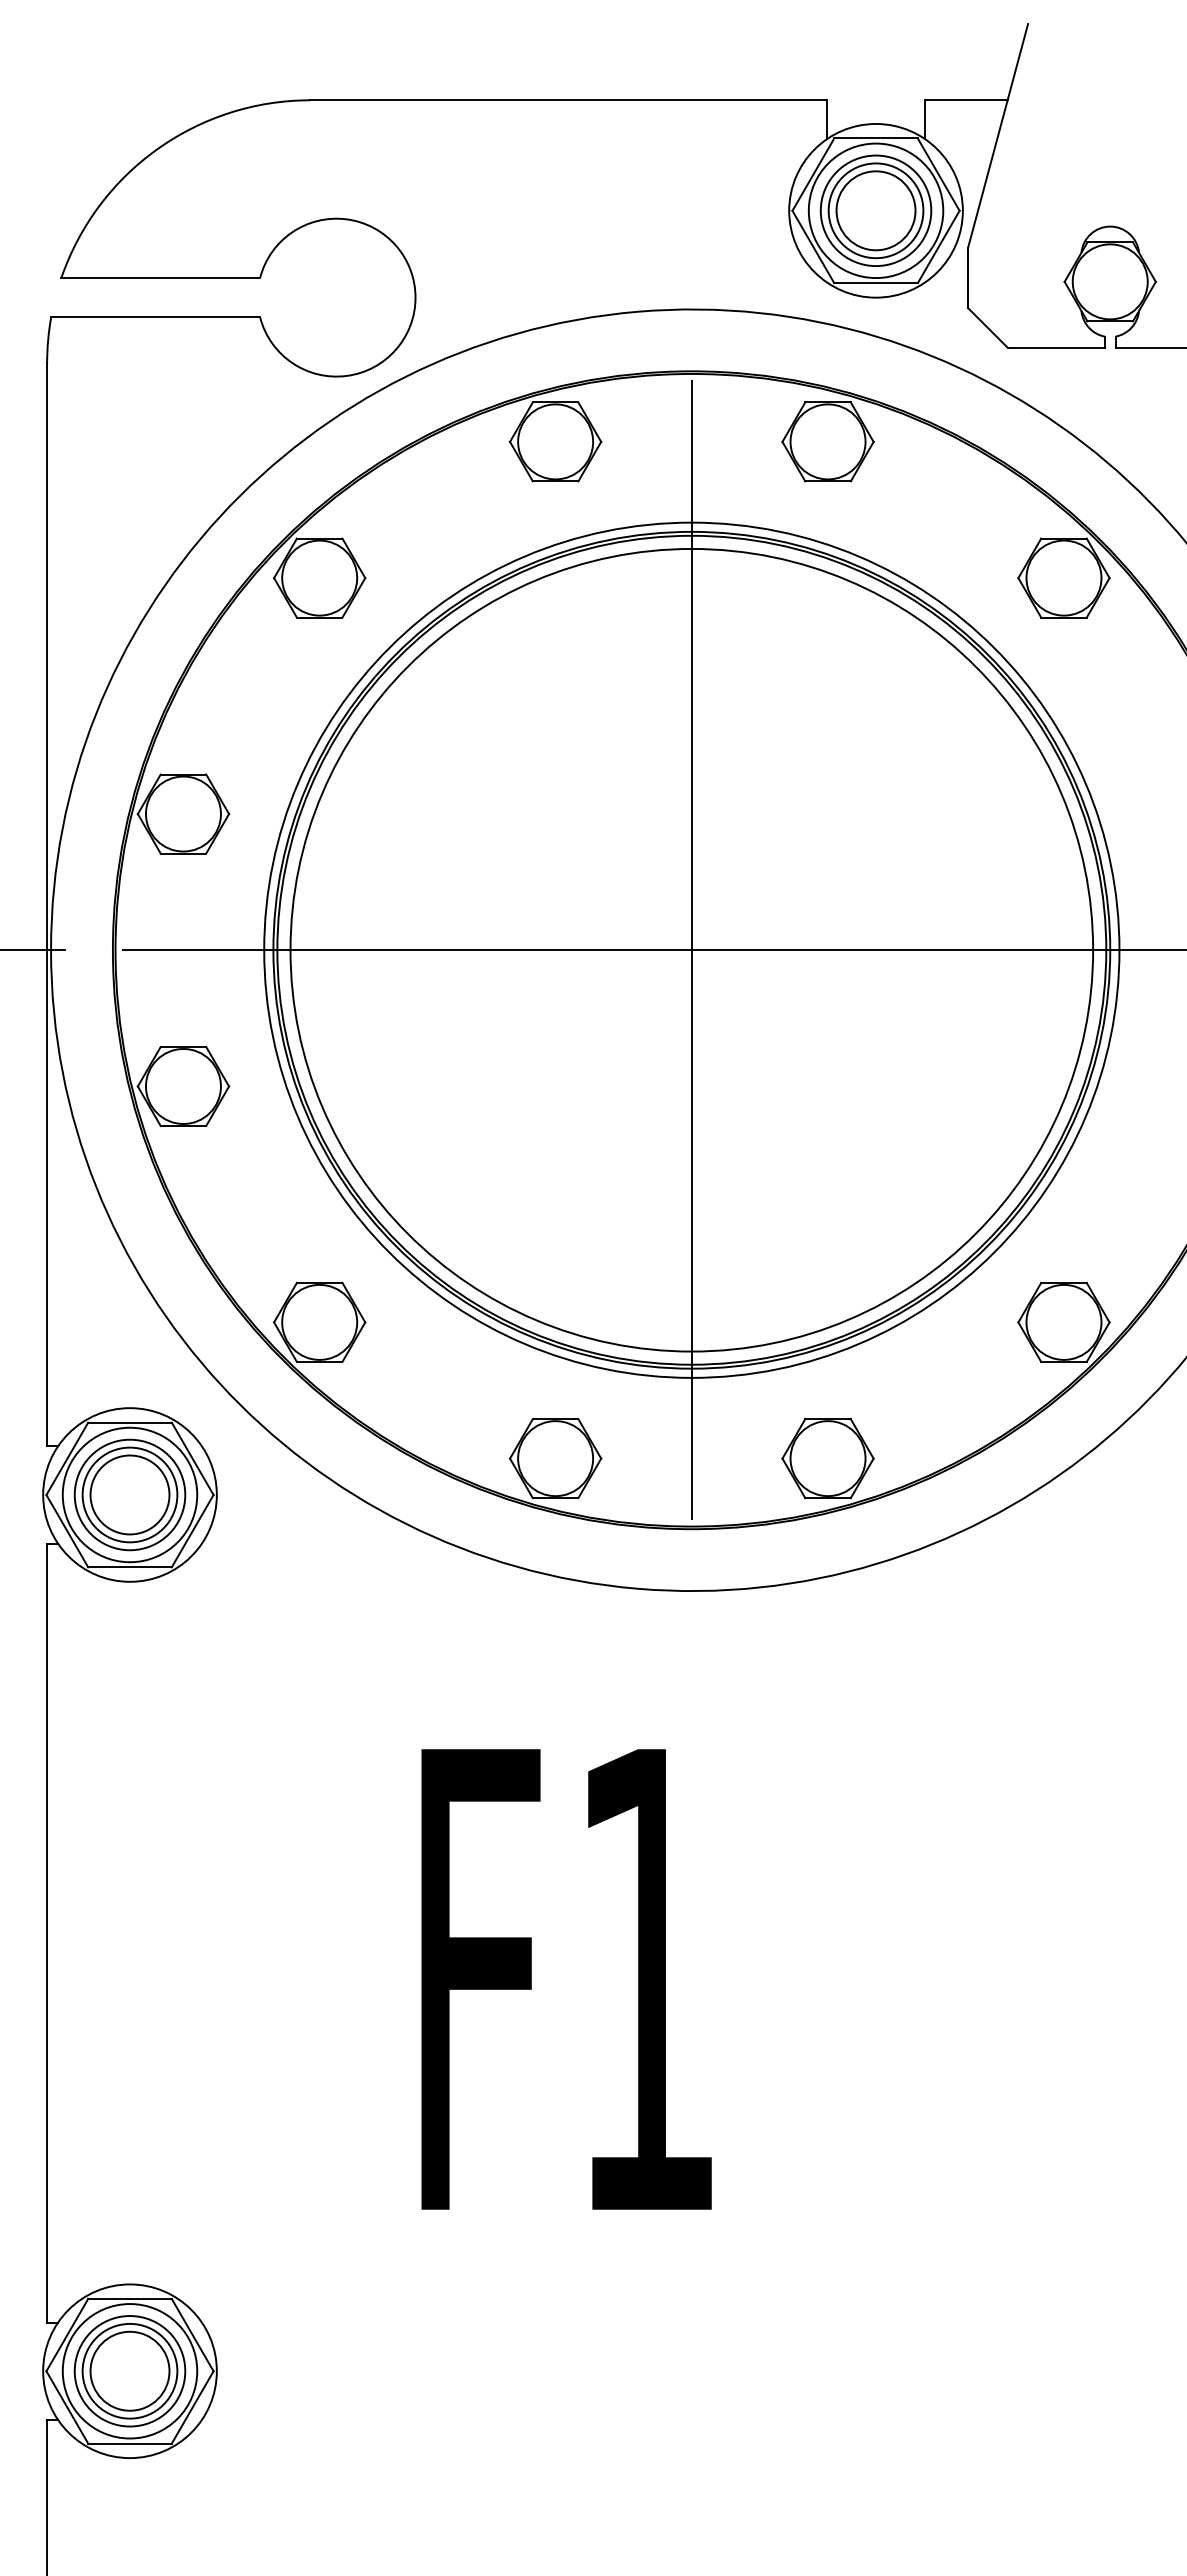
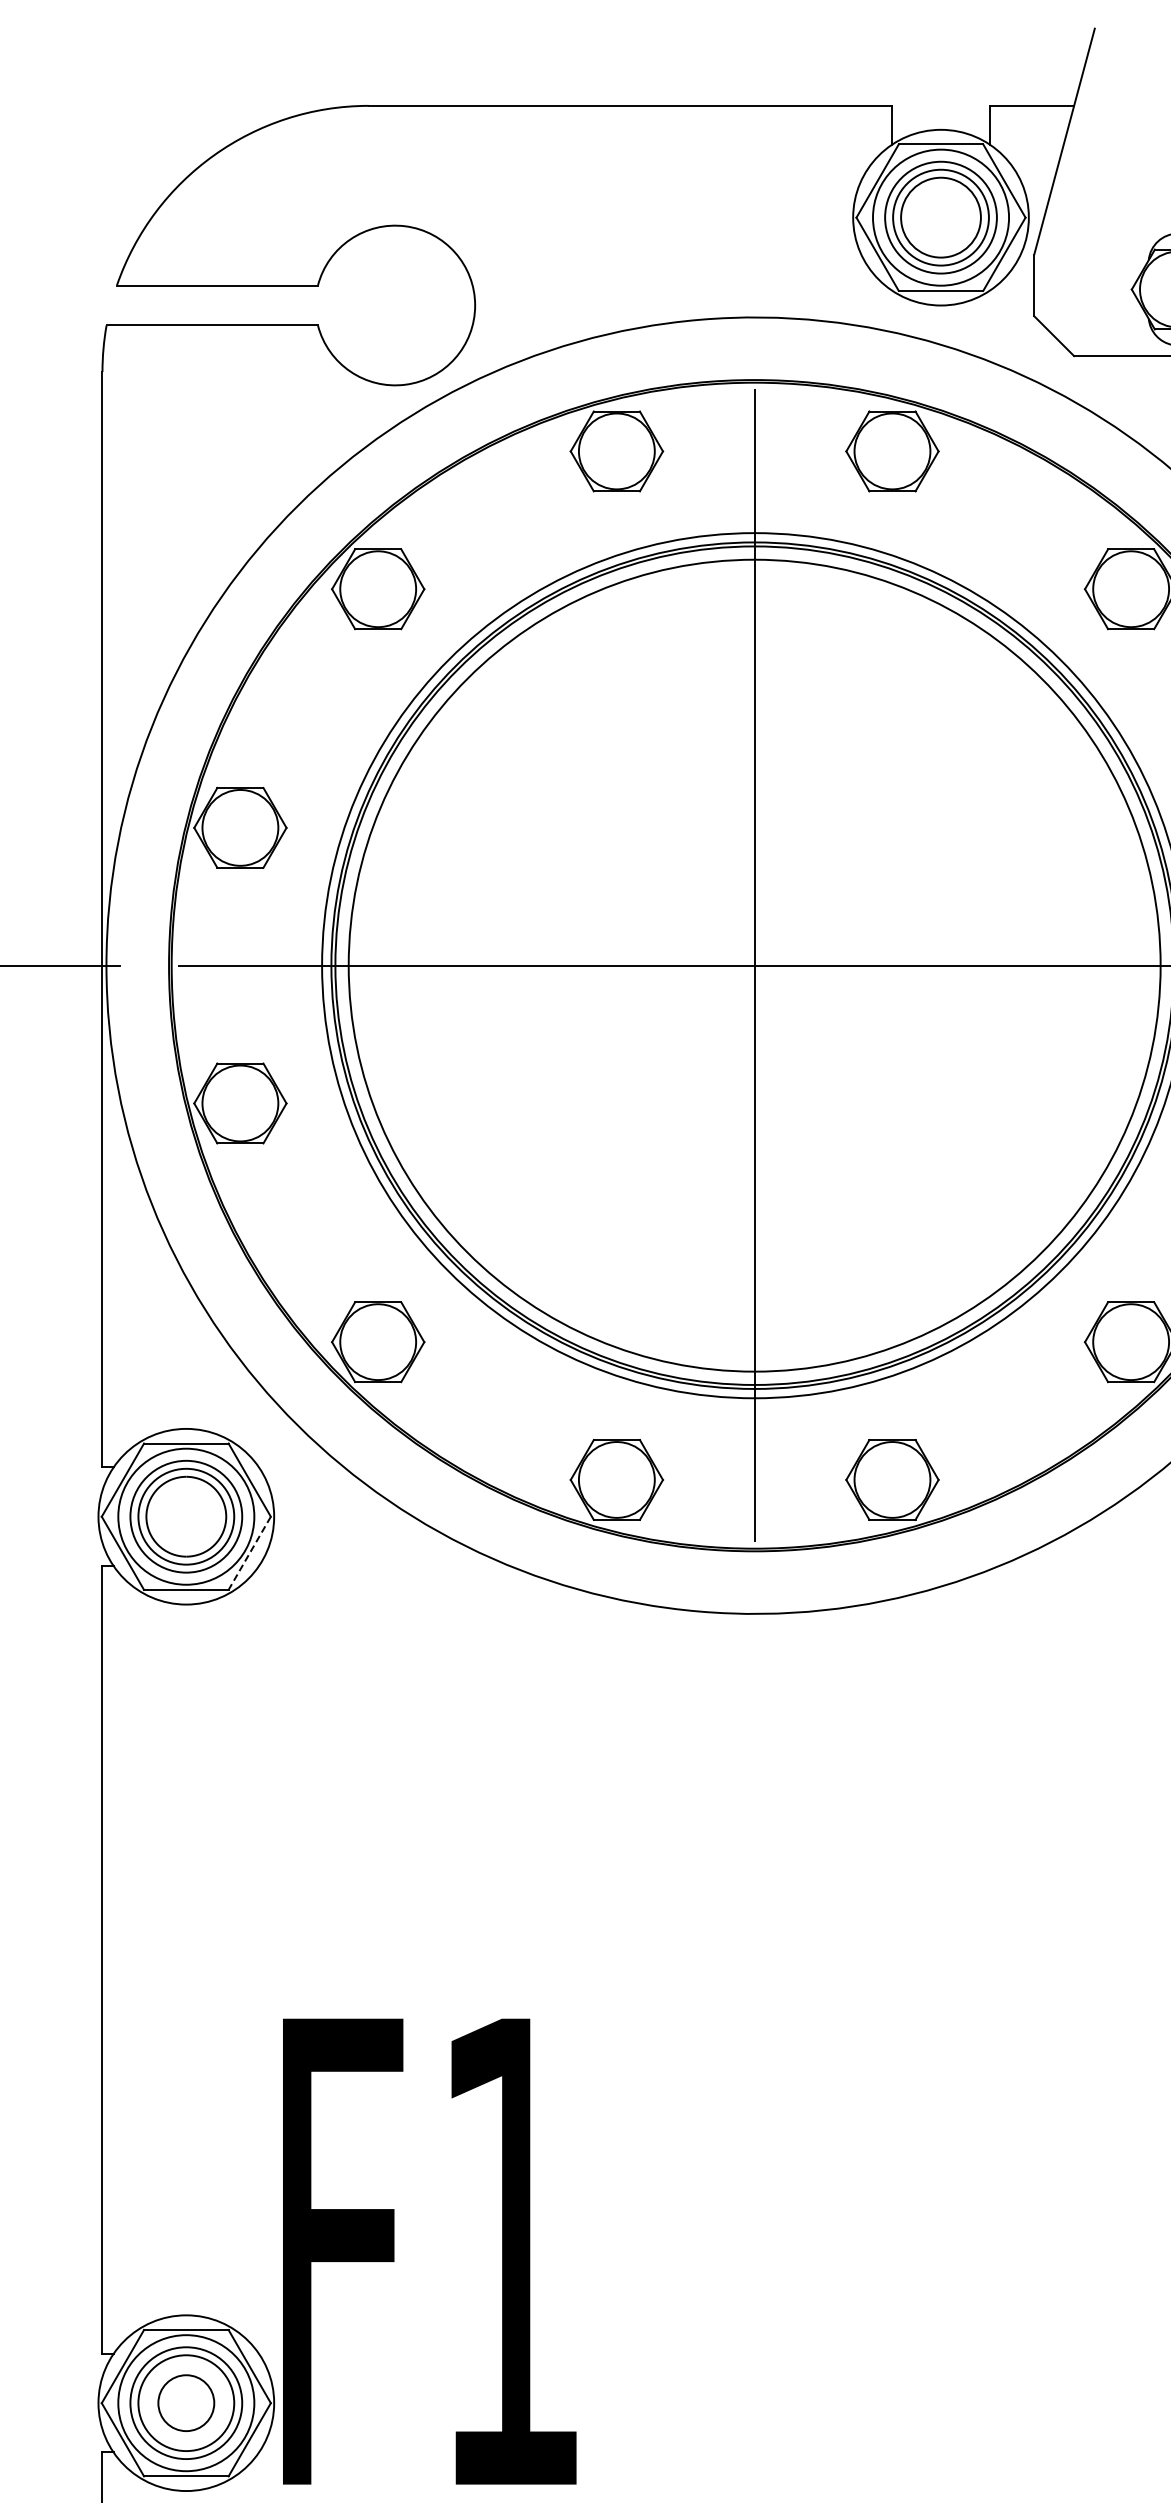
line: (192, 1531) -> (249, 1553), solid -> dashed
text: (566, 1979) -> (429, 2251), moved
circle: (129, 2370) -> (185, 2402), size x0.7

